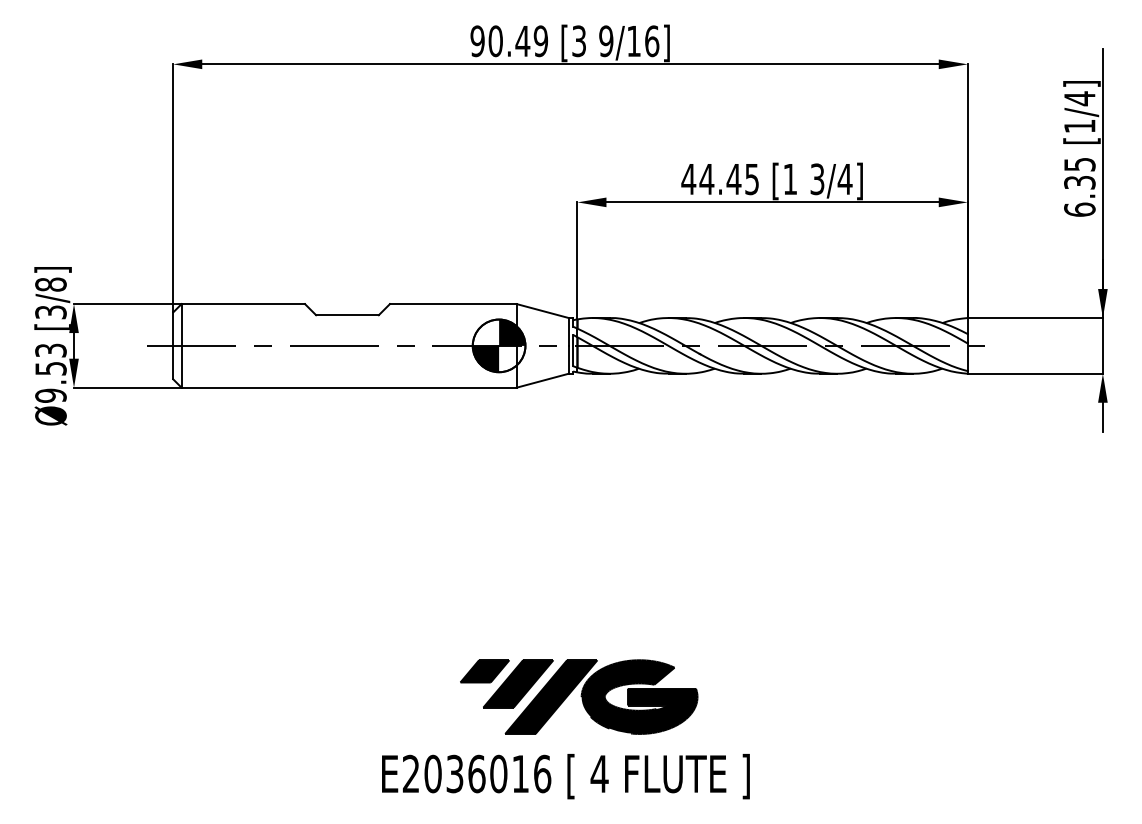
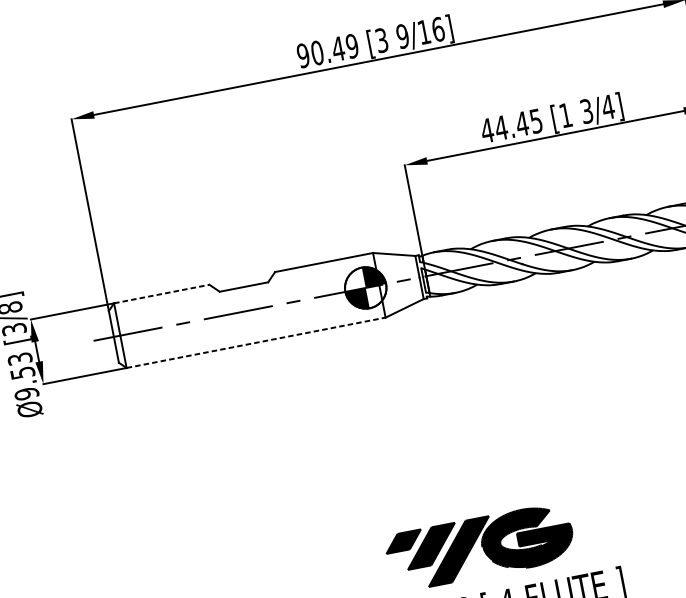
line: (243, 304) -> (161, 294), solid -> dashed
line: (349, 387) -> (256, 342), solid -> dashed

